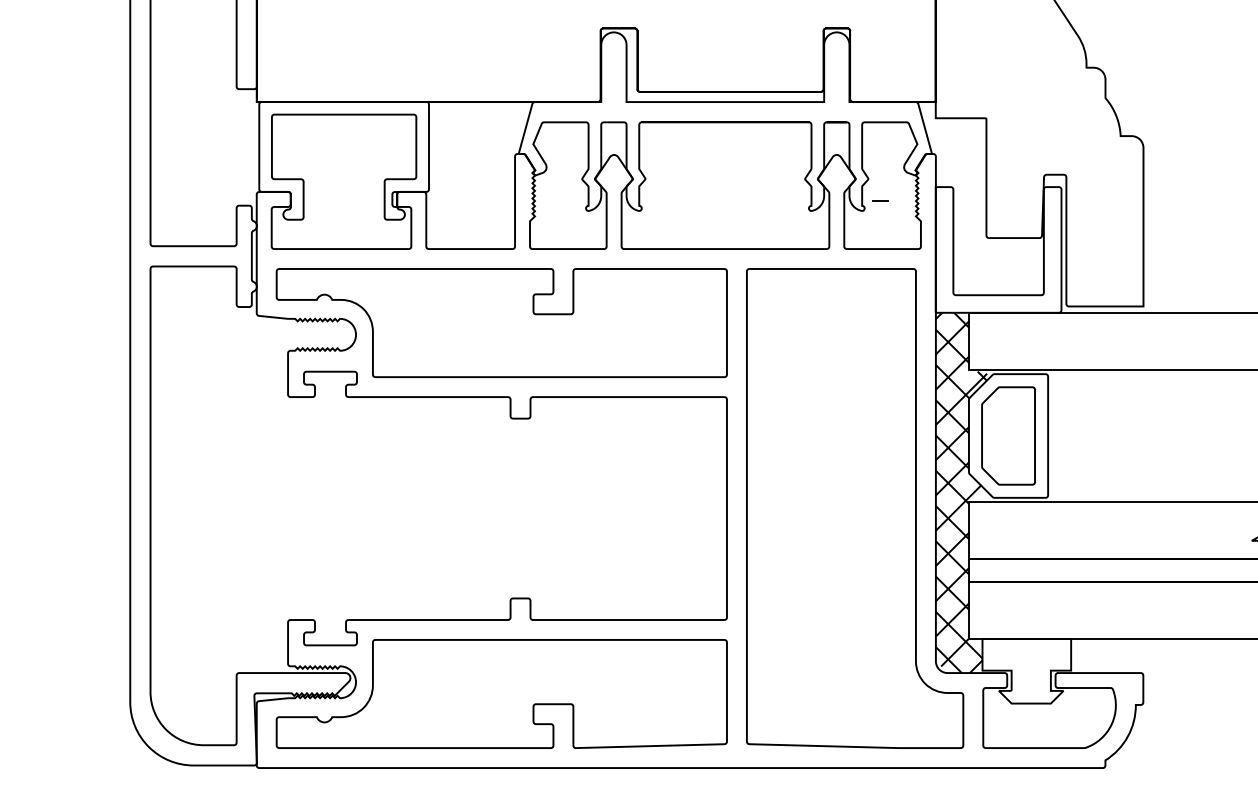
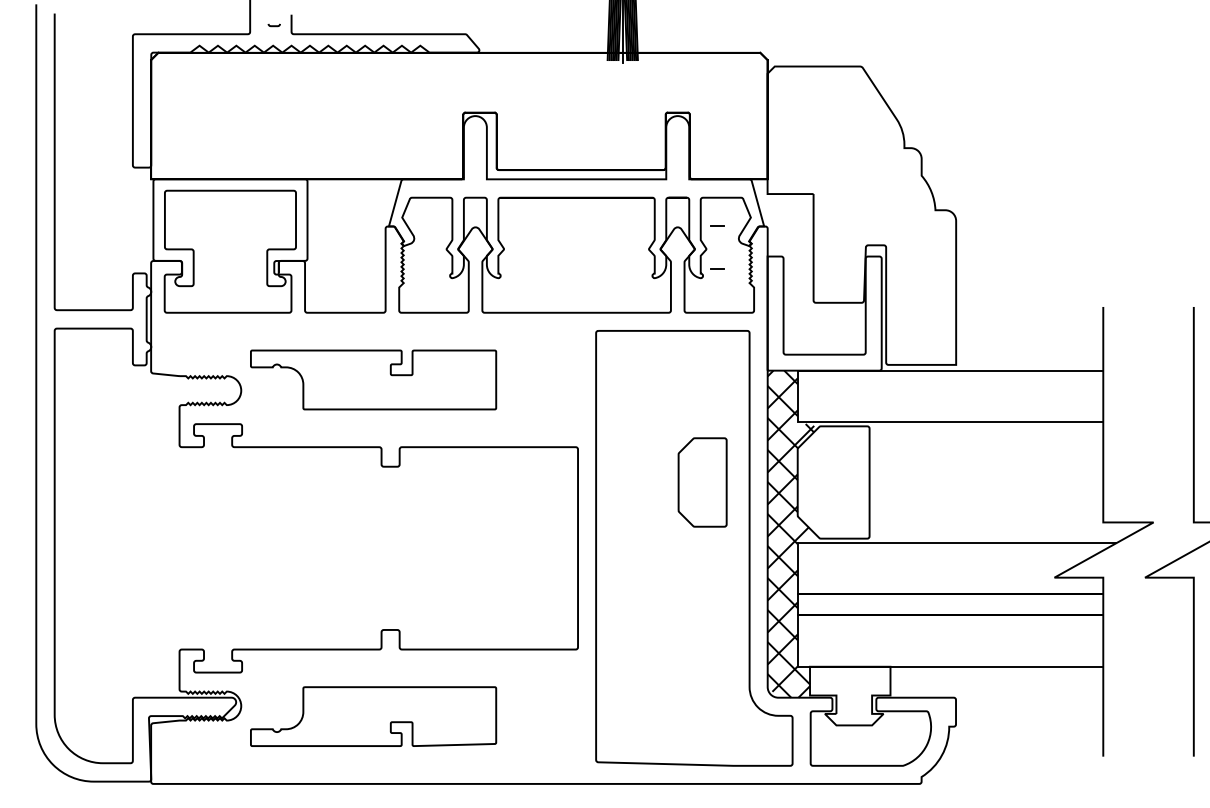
line: (880, 152) -> (717, 225), added
part: (501, 322) -> (373, 379), size x0.6
part: (1008, 436) -> (702, 482), moved
part: (501, 693) -> (373, 716), size x0.6

